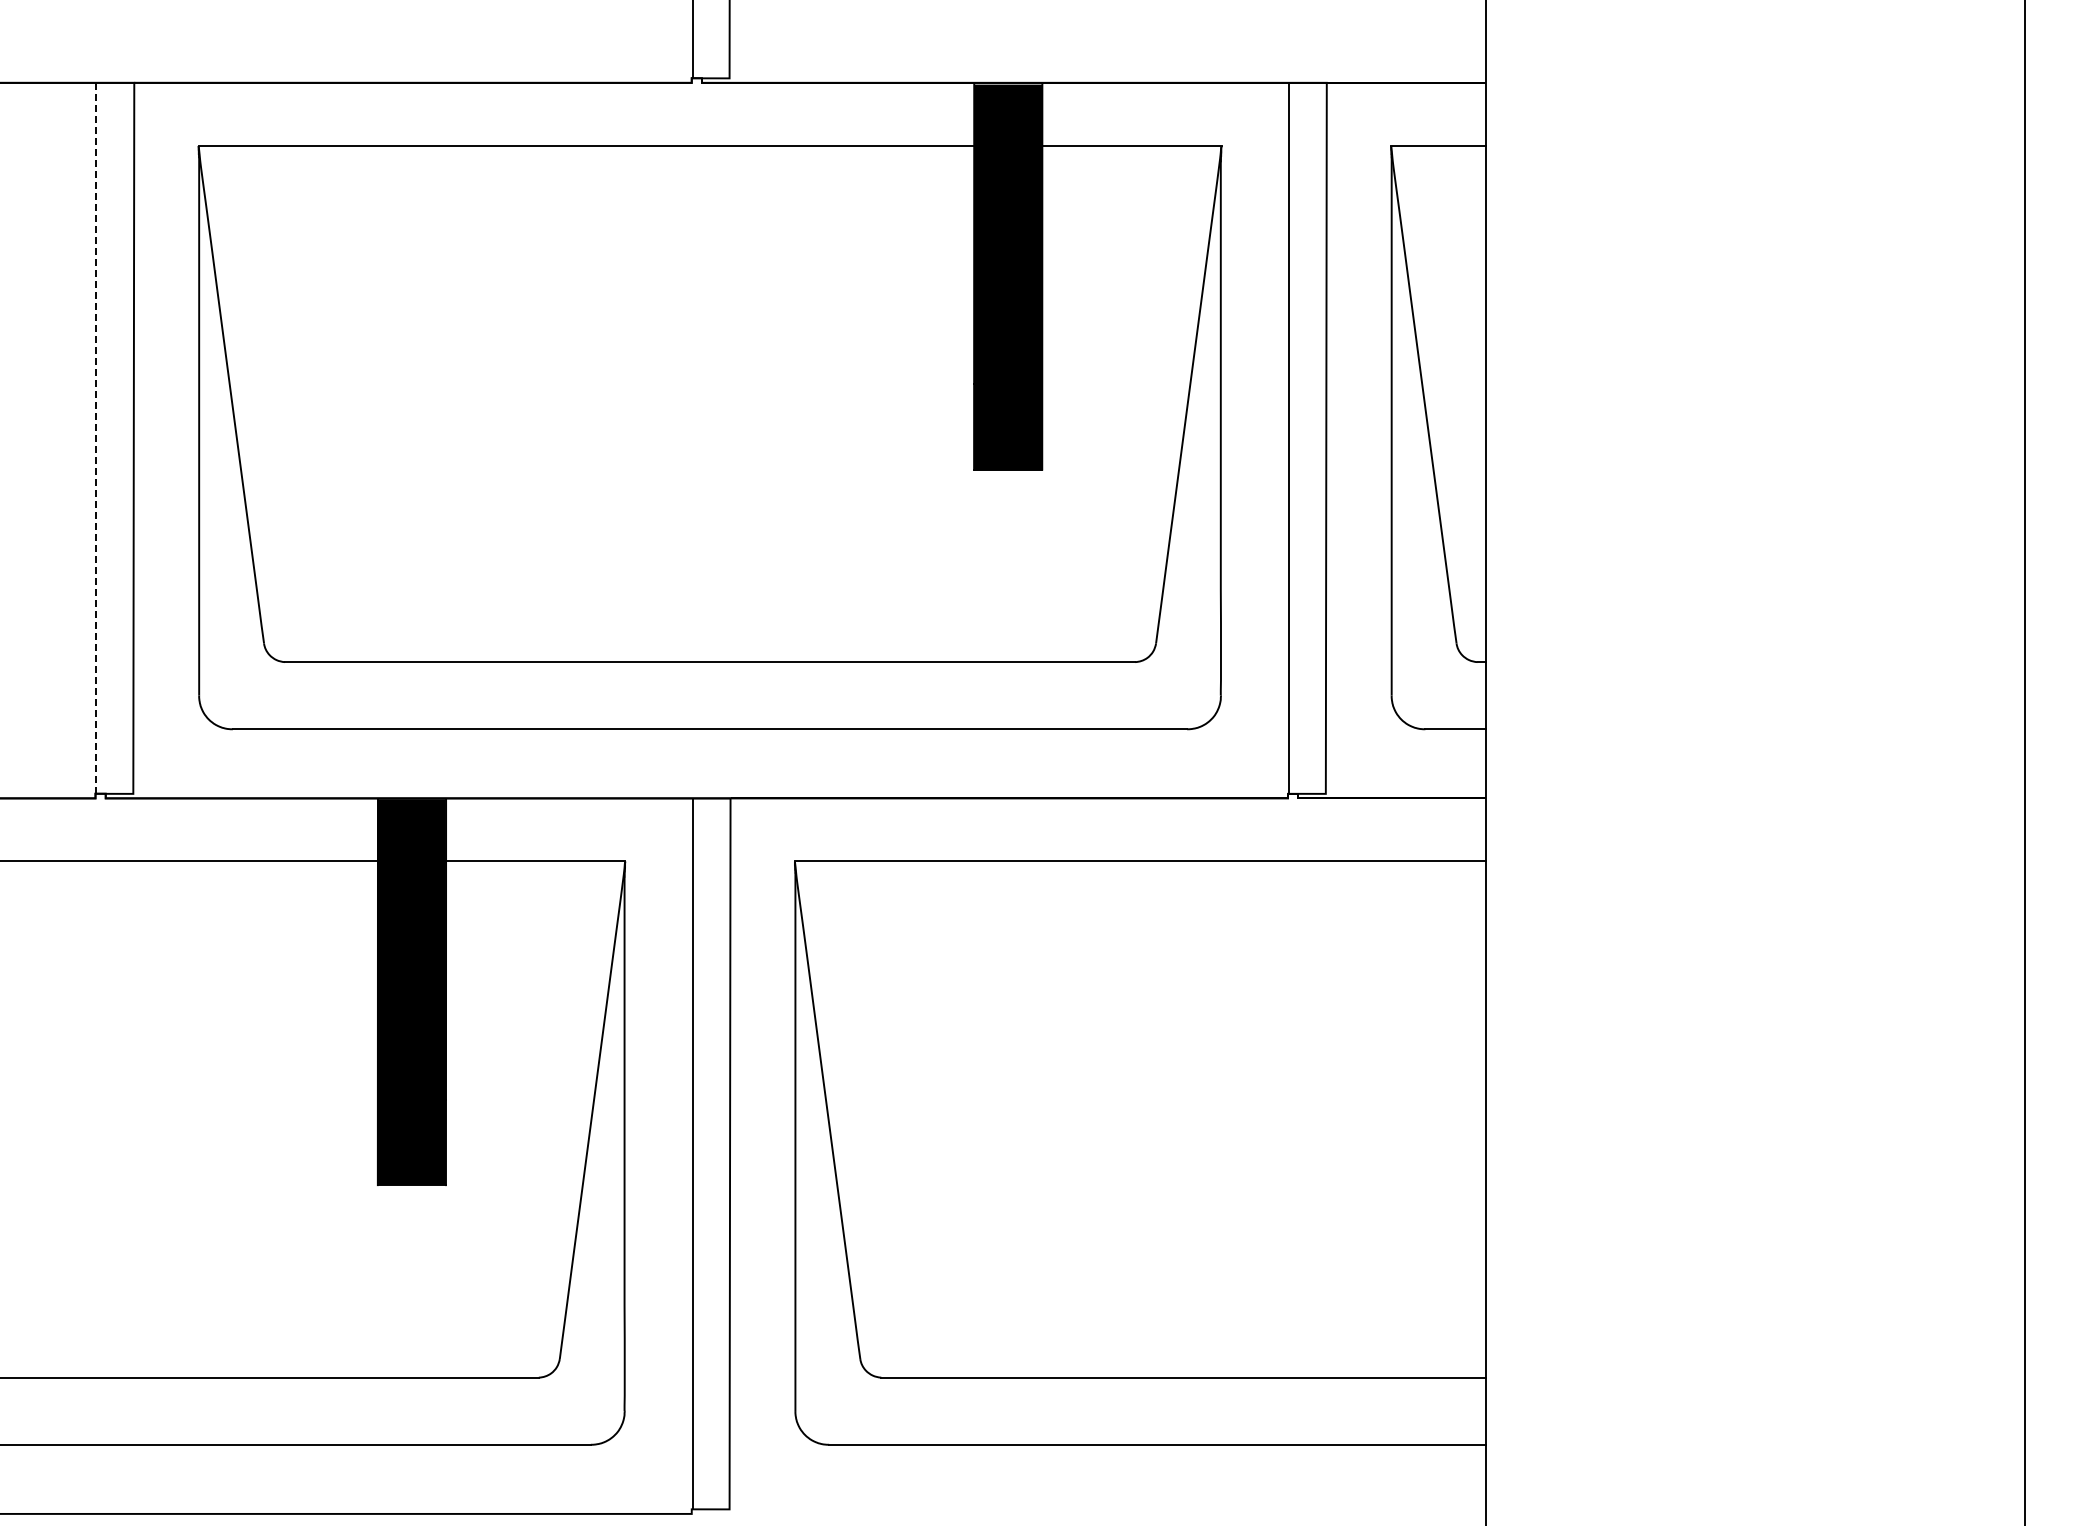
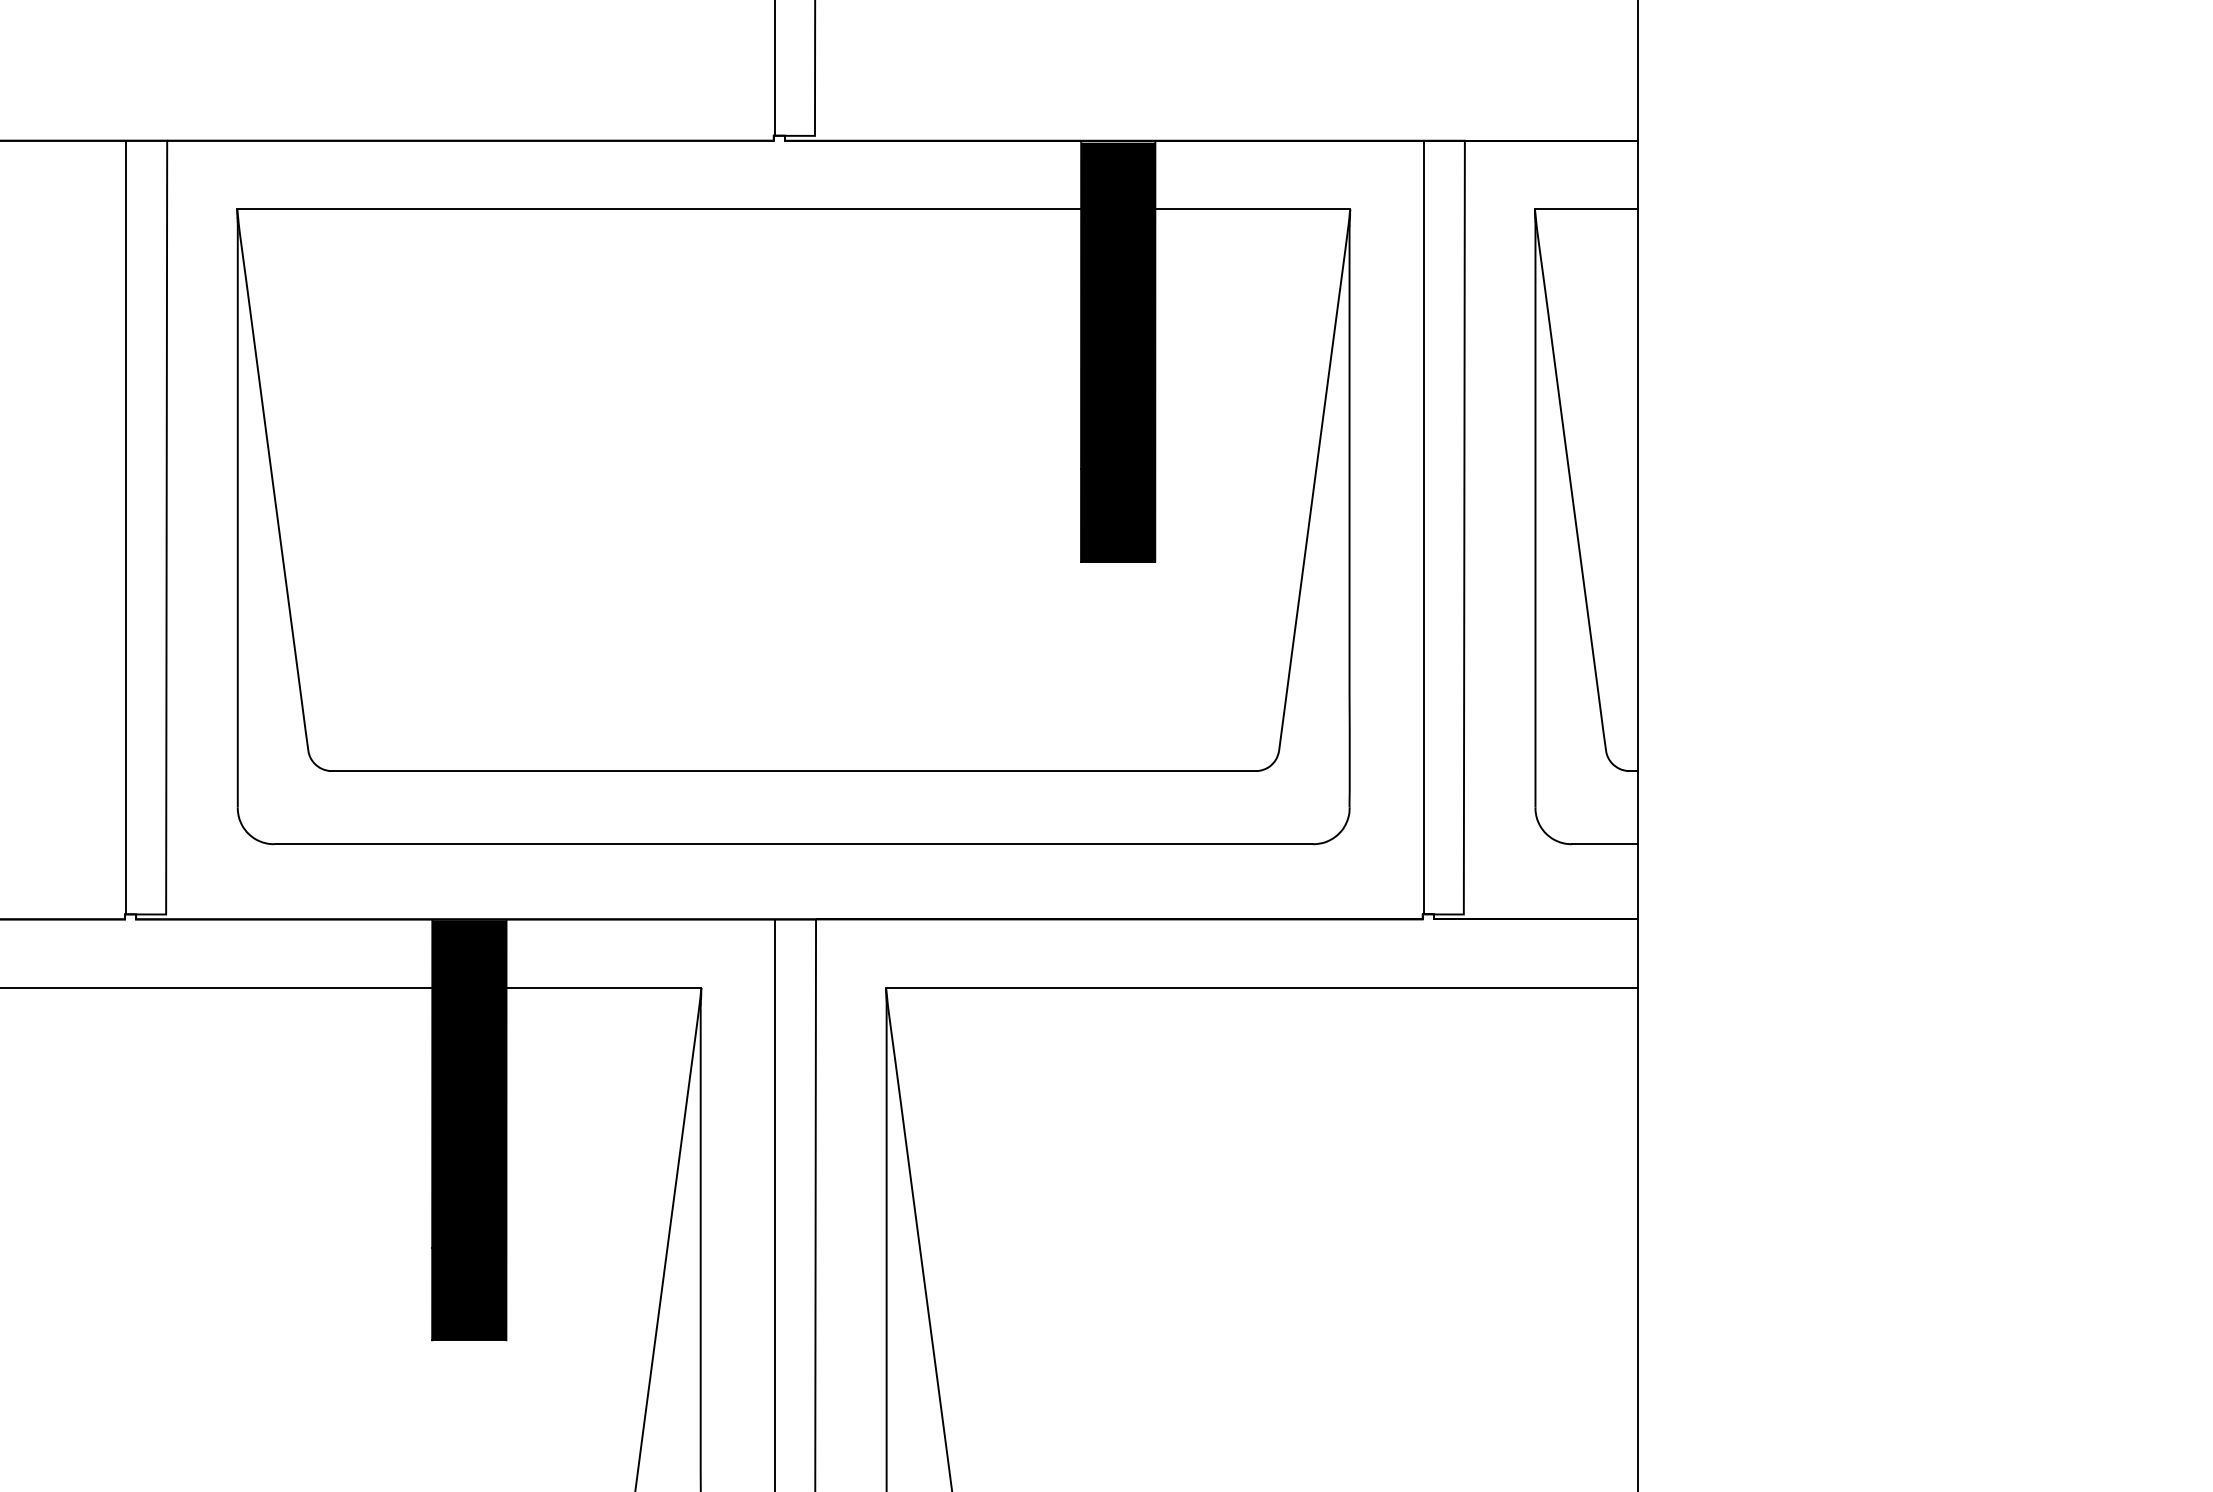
line: (96, 438) -> (126, 527), dashed -> solid

